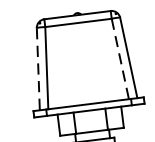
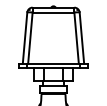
line: (120, 59) -> (76, 38), dashed -> solid
line: (39, 69) -> (25, 38), dashed -> solid

